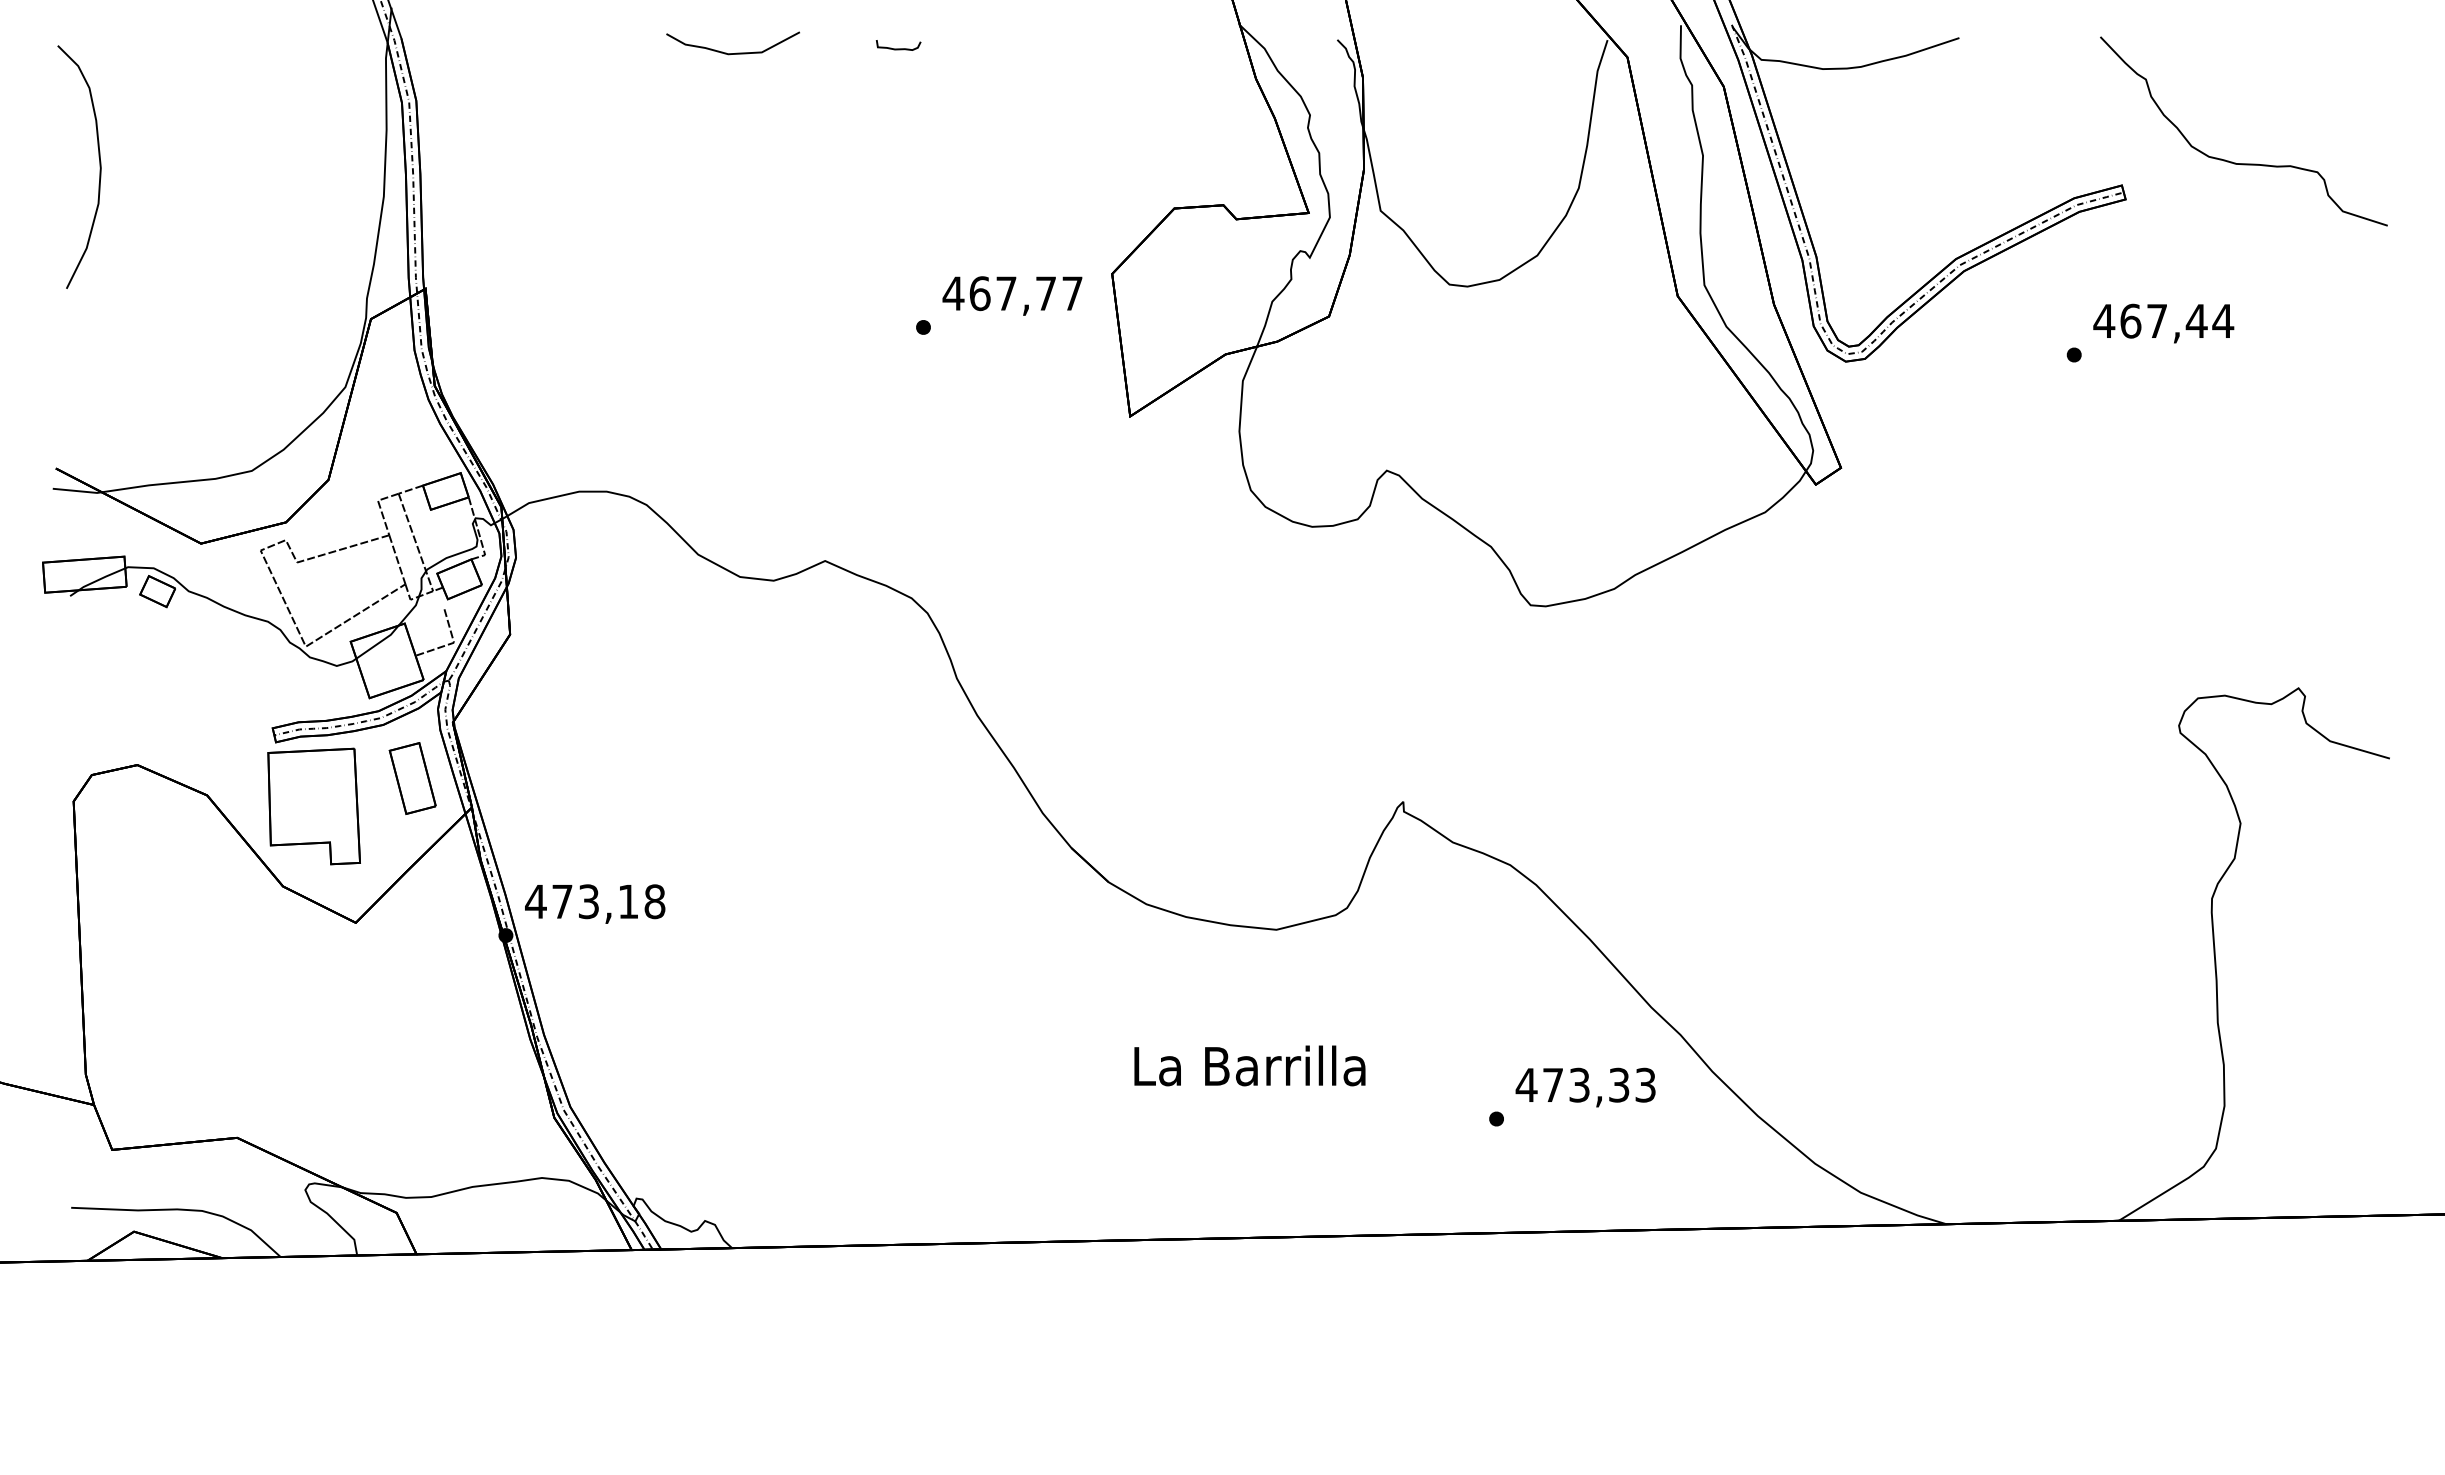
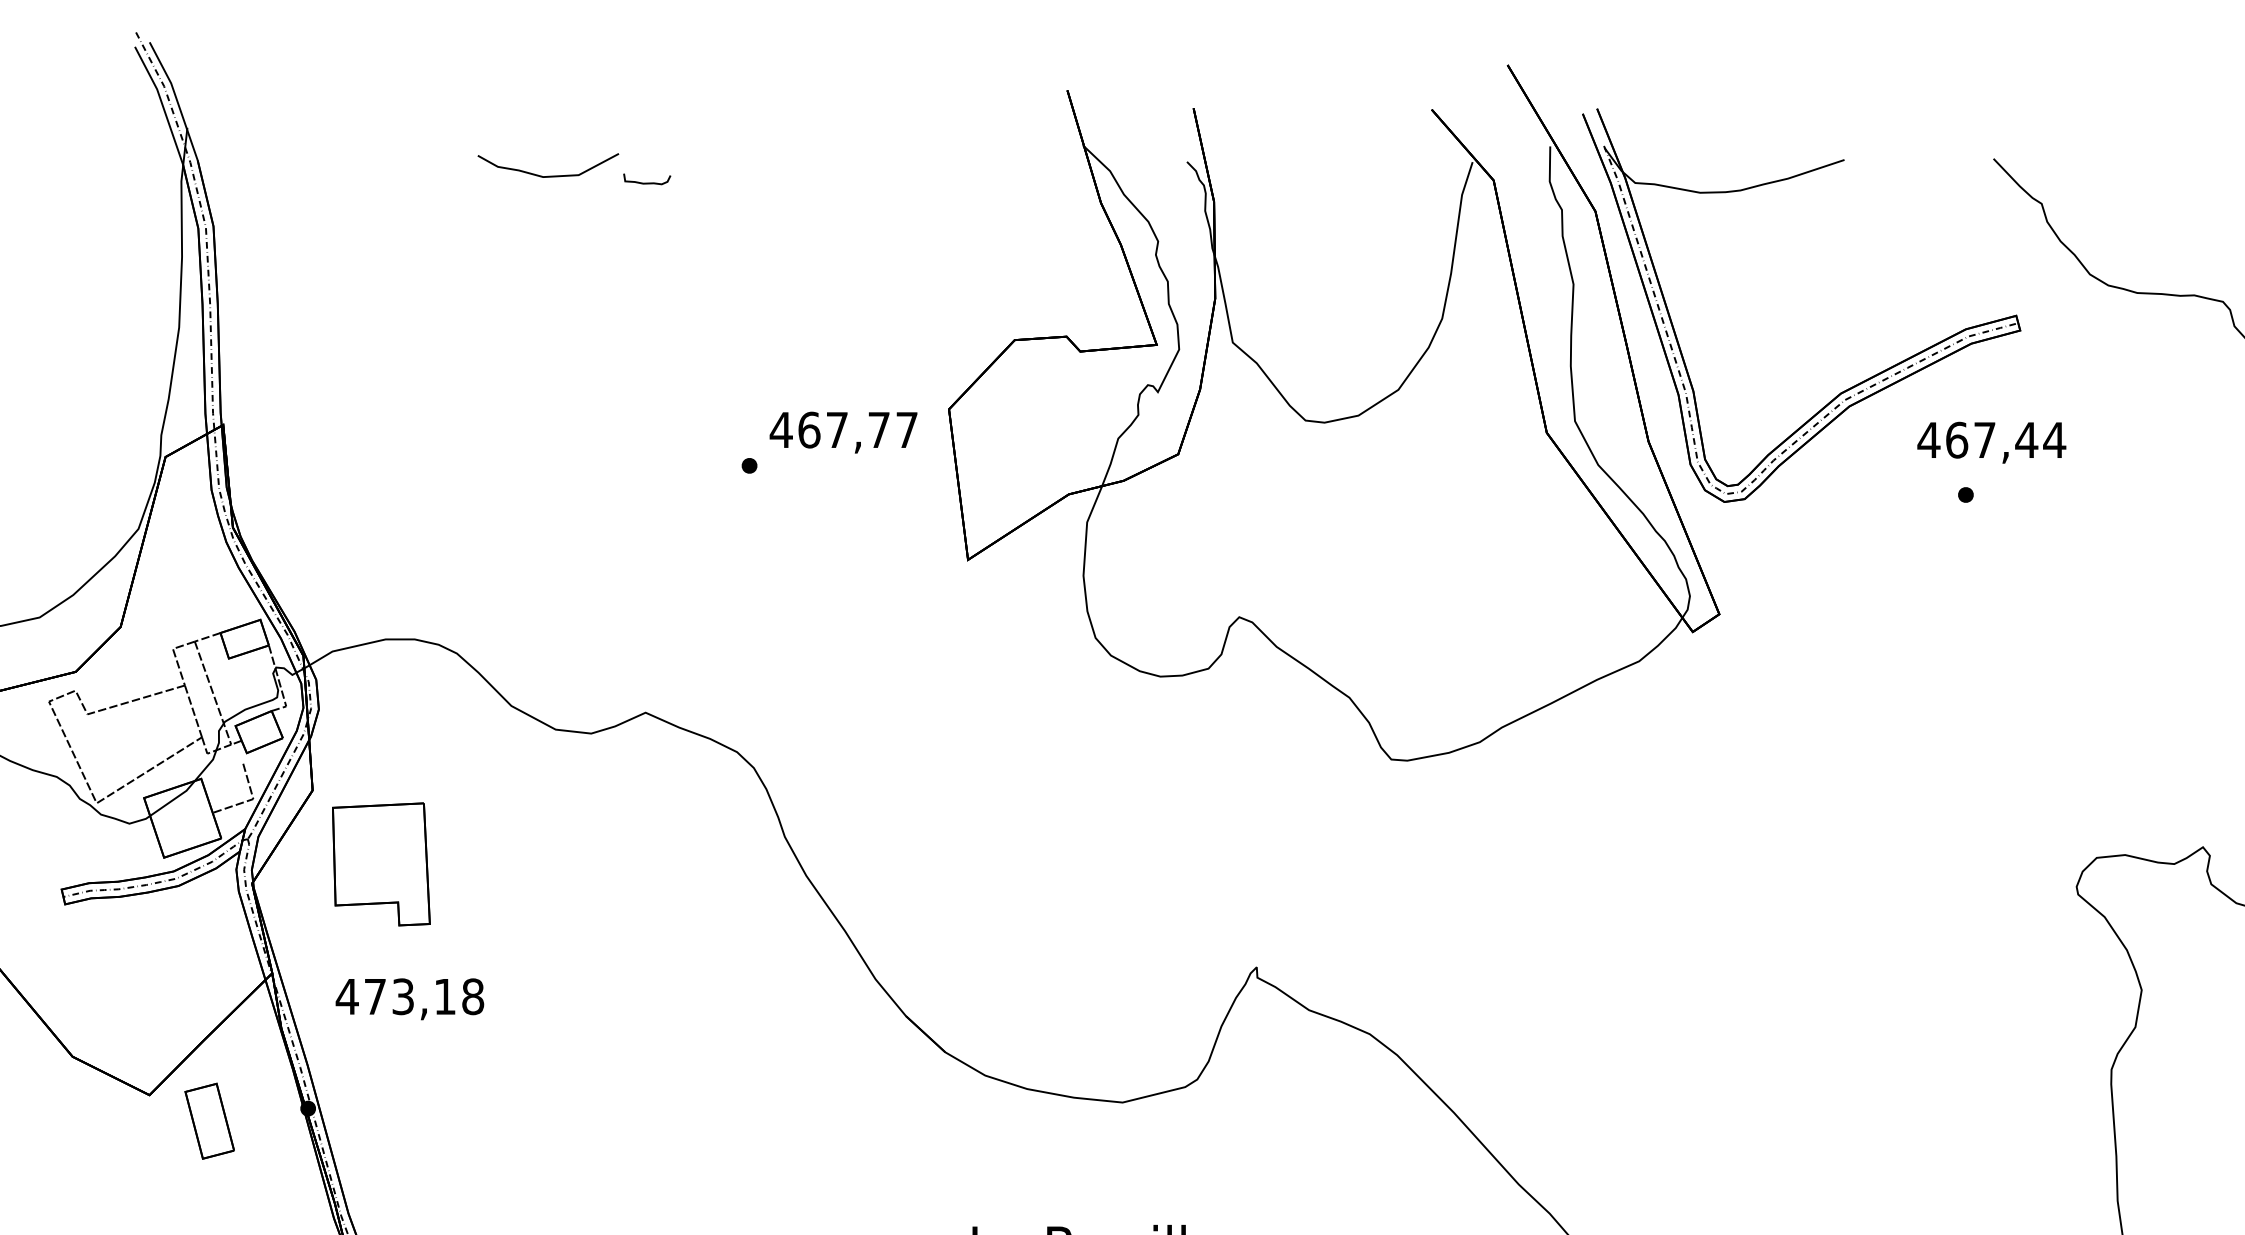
curve: (898, 48) -> (647, 182), moved
text: (2163, 323) -> (1991, 442), moved
part: (412, 778) -> (209, 1121), moved
part: (313, 806) -> (380, 864), moved
text: (595, 903) -> (410, 998), moved

